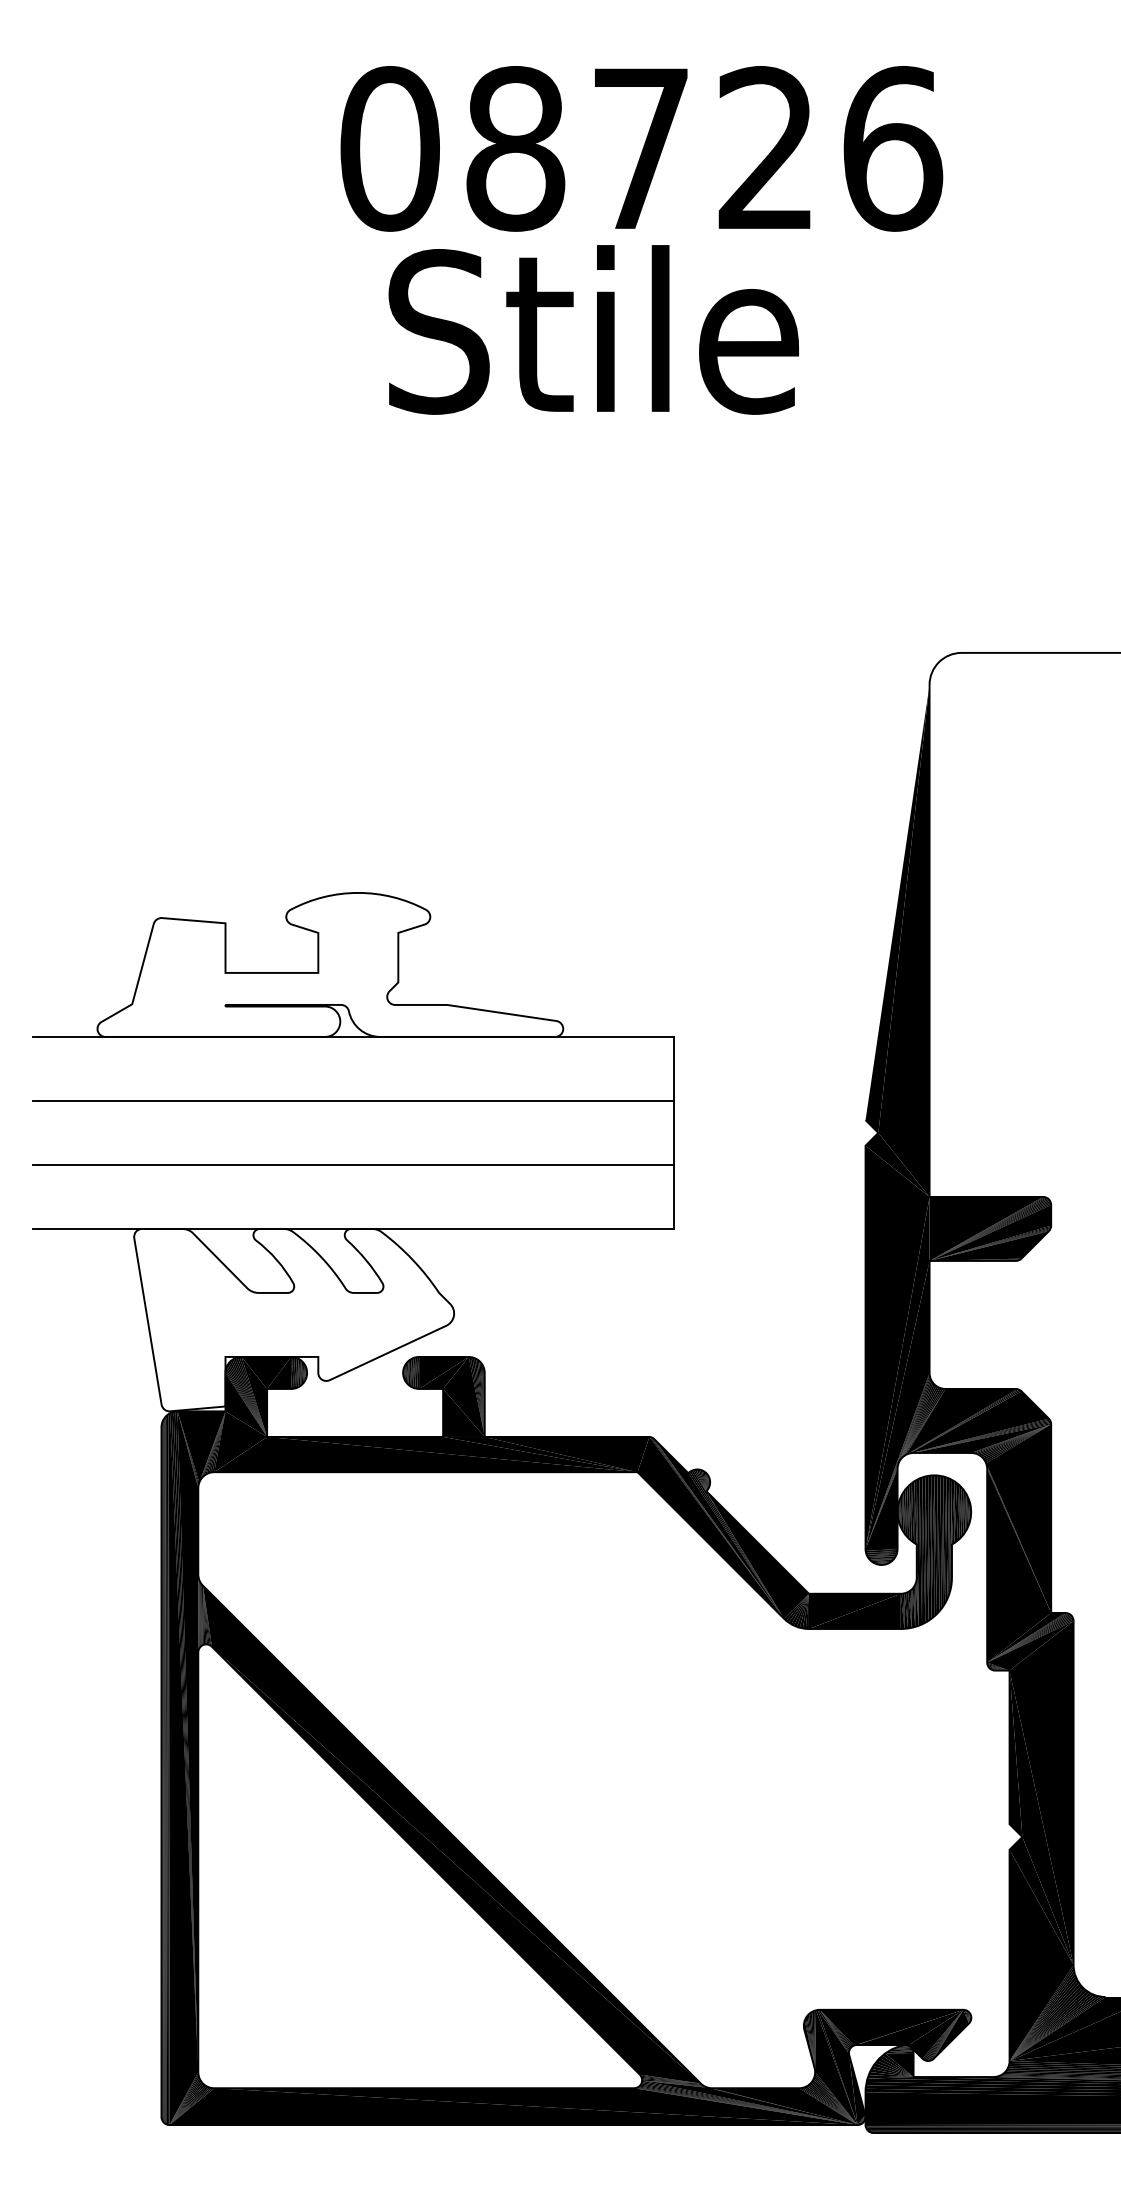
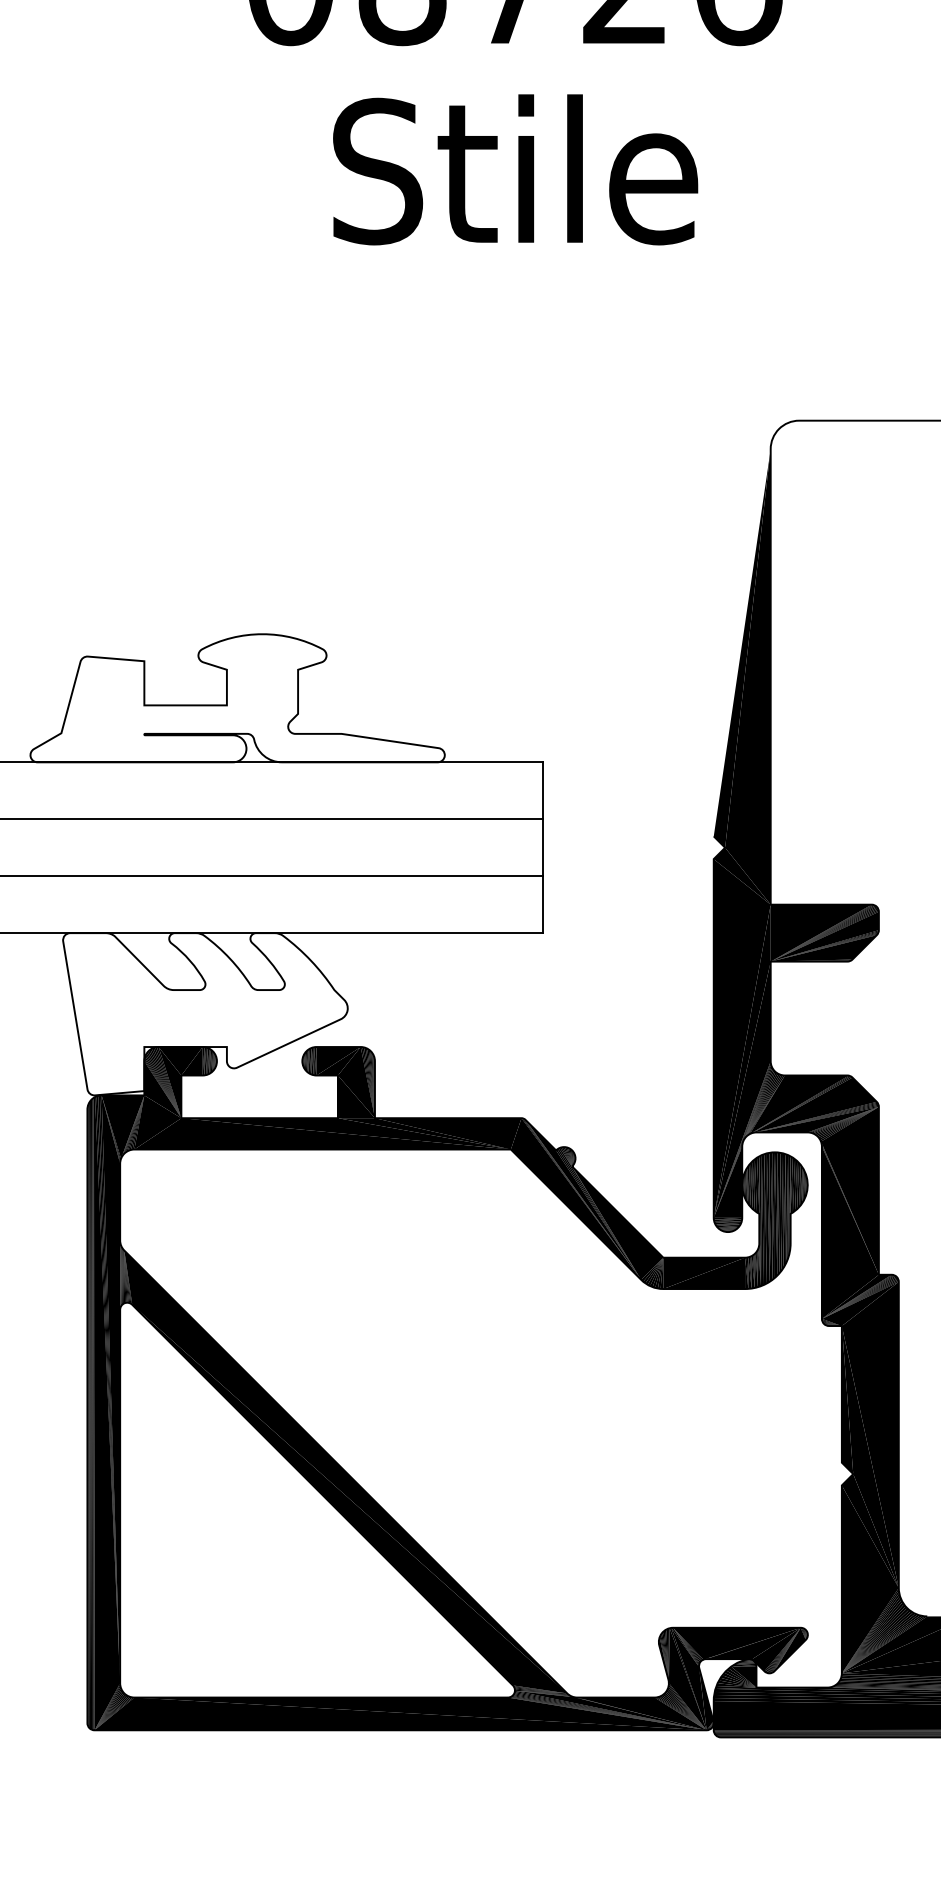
text: (593, 329) -> (515, 169), moved

